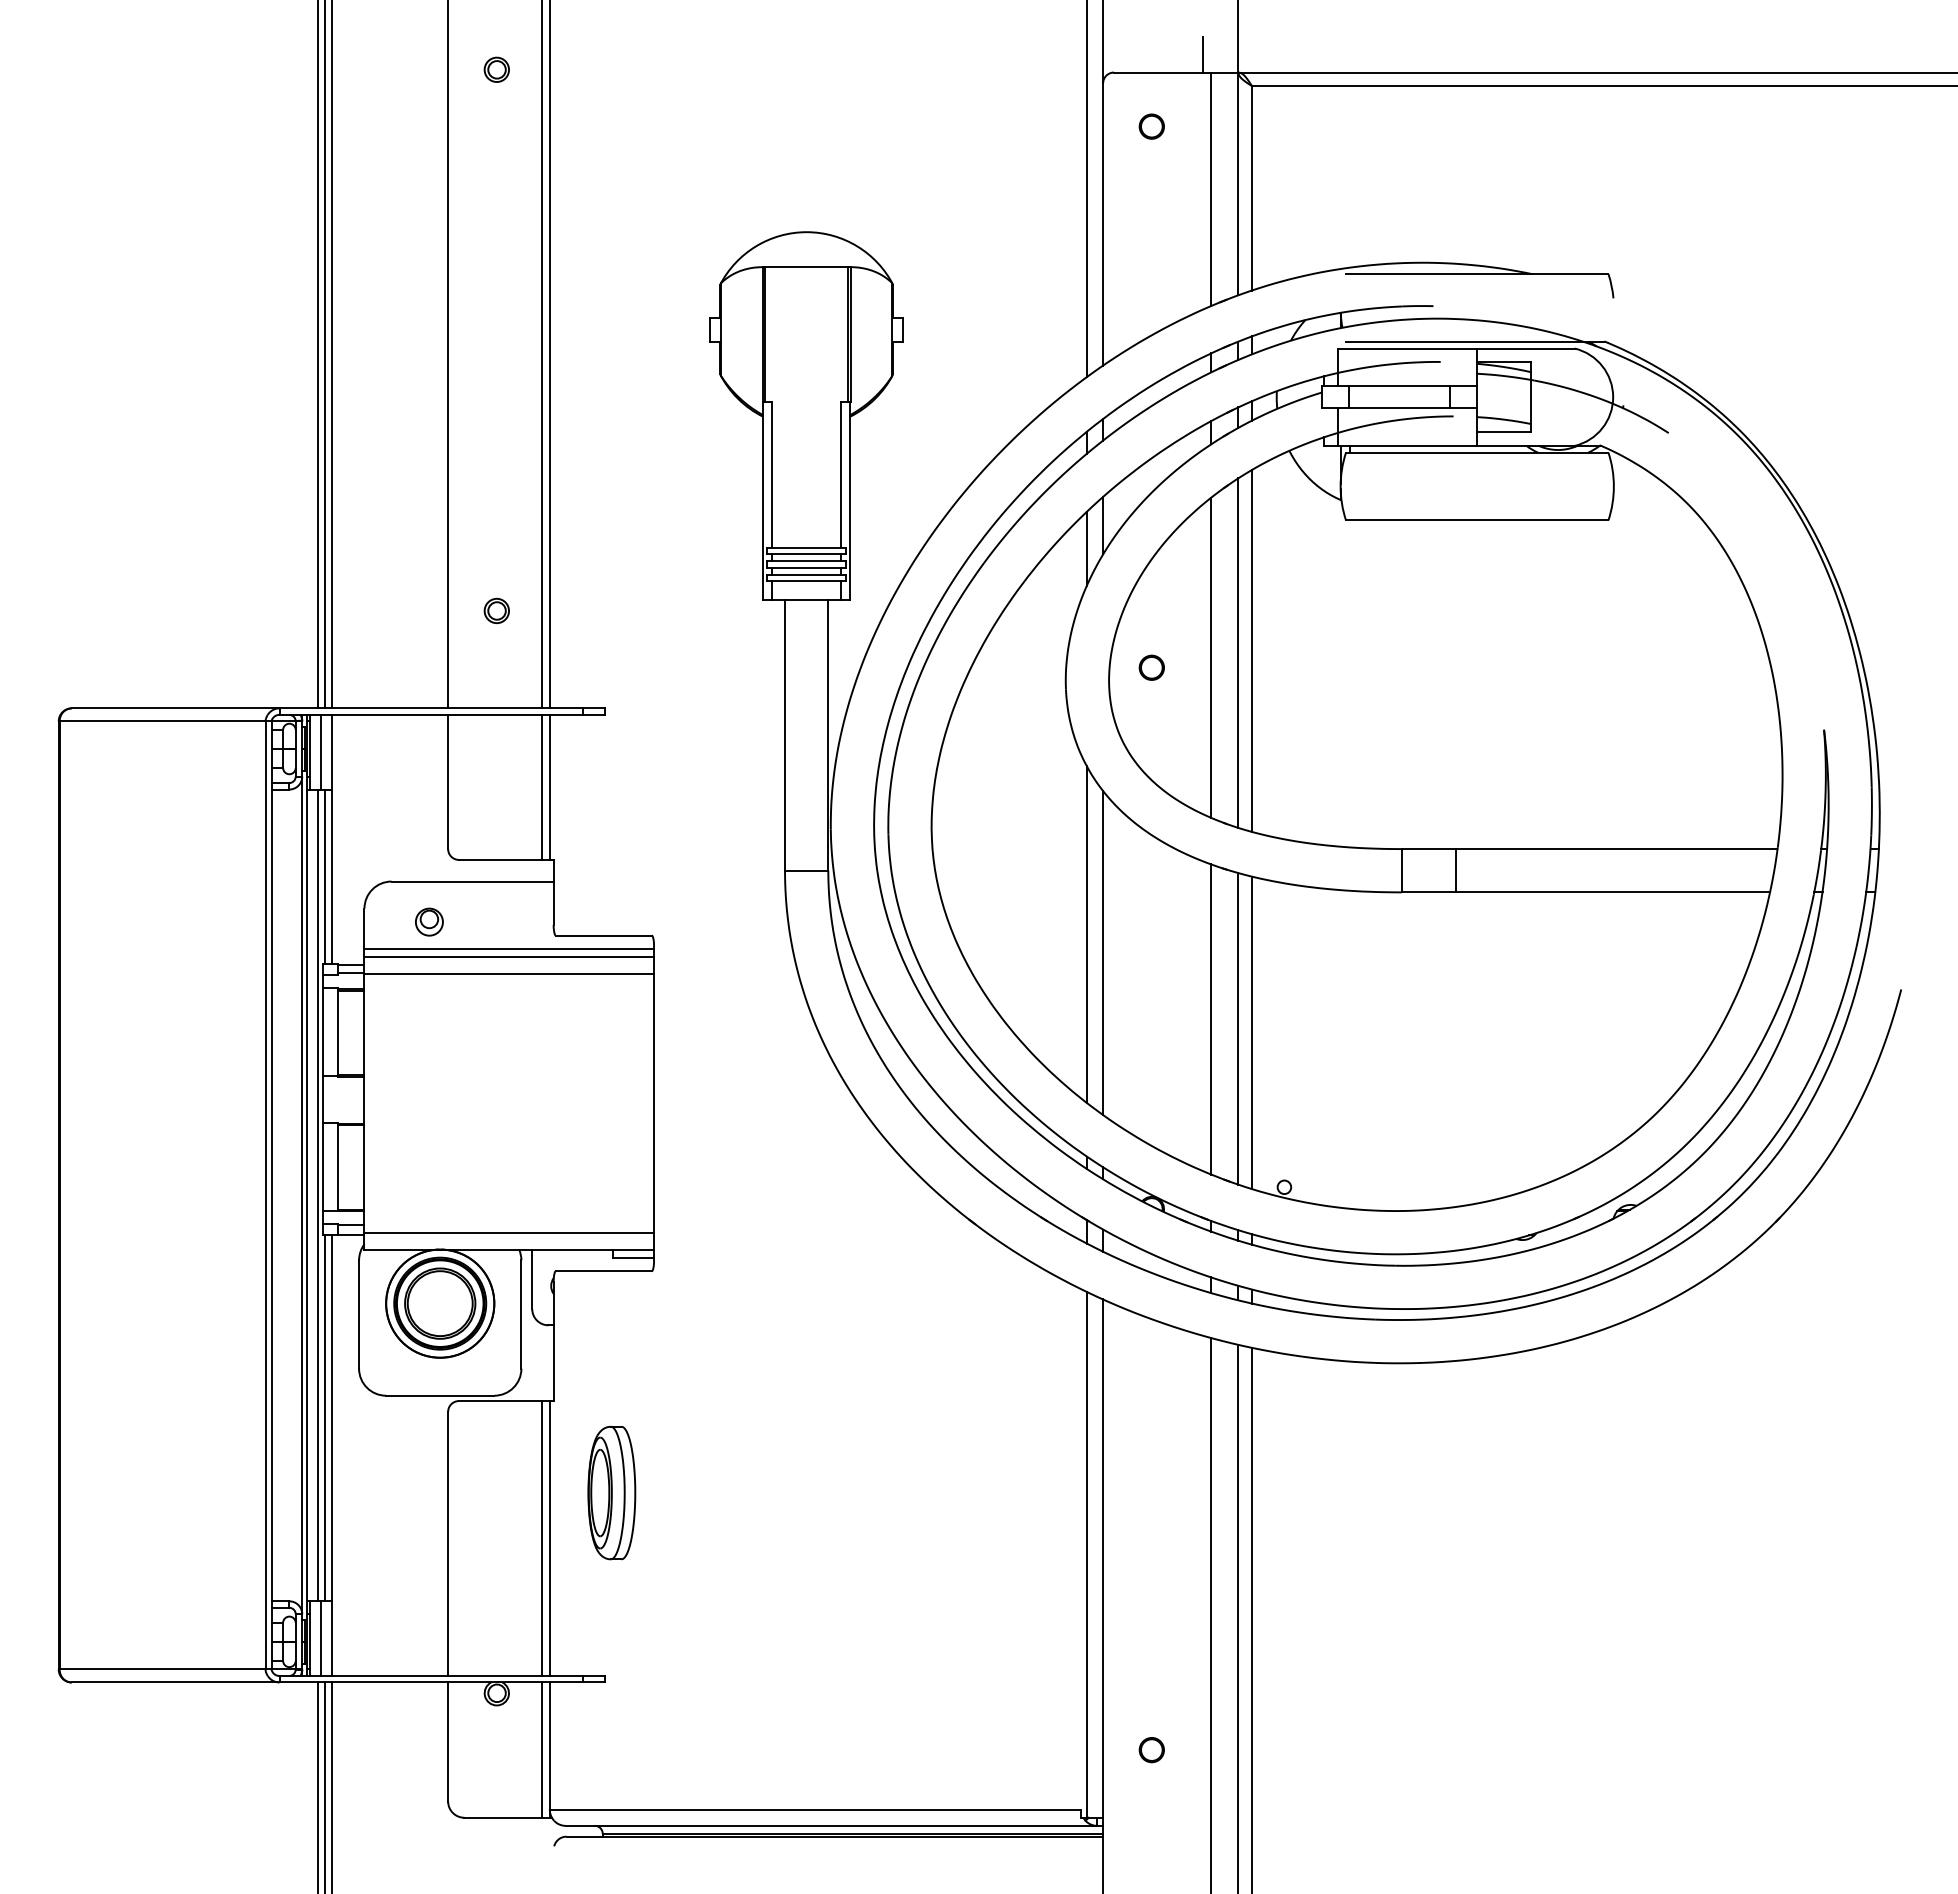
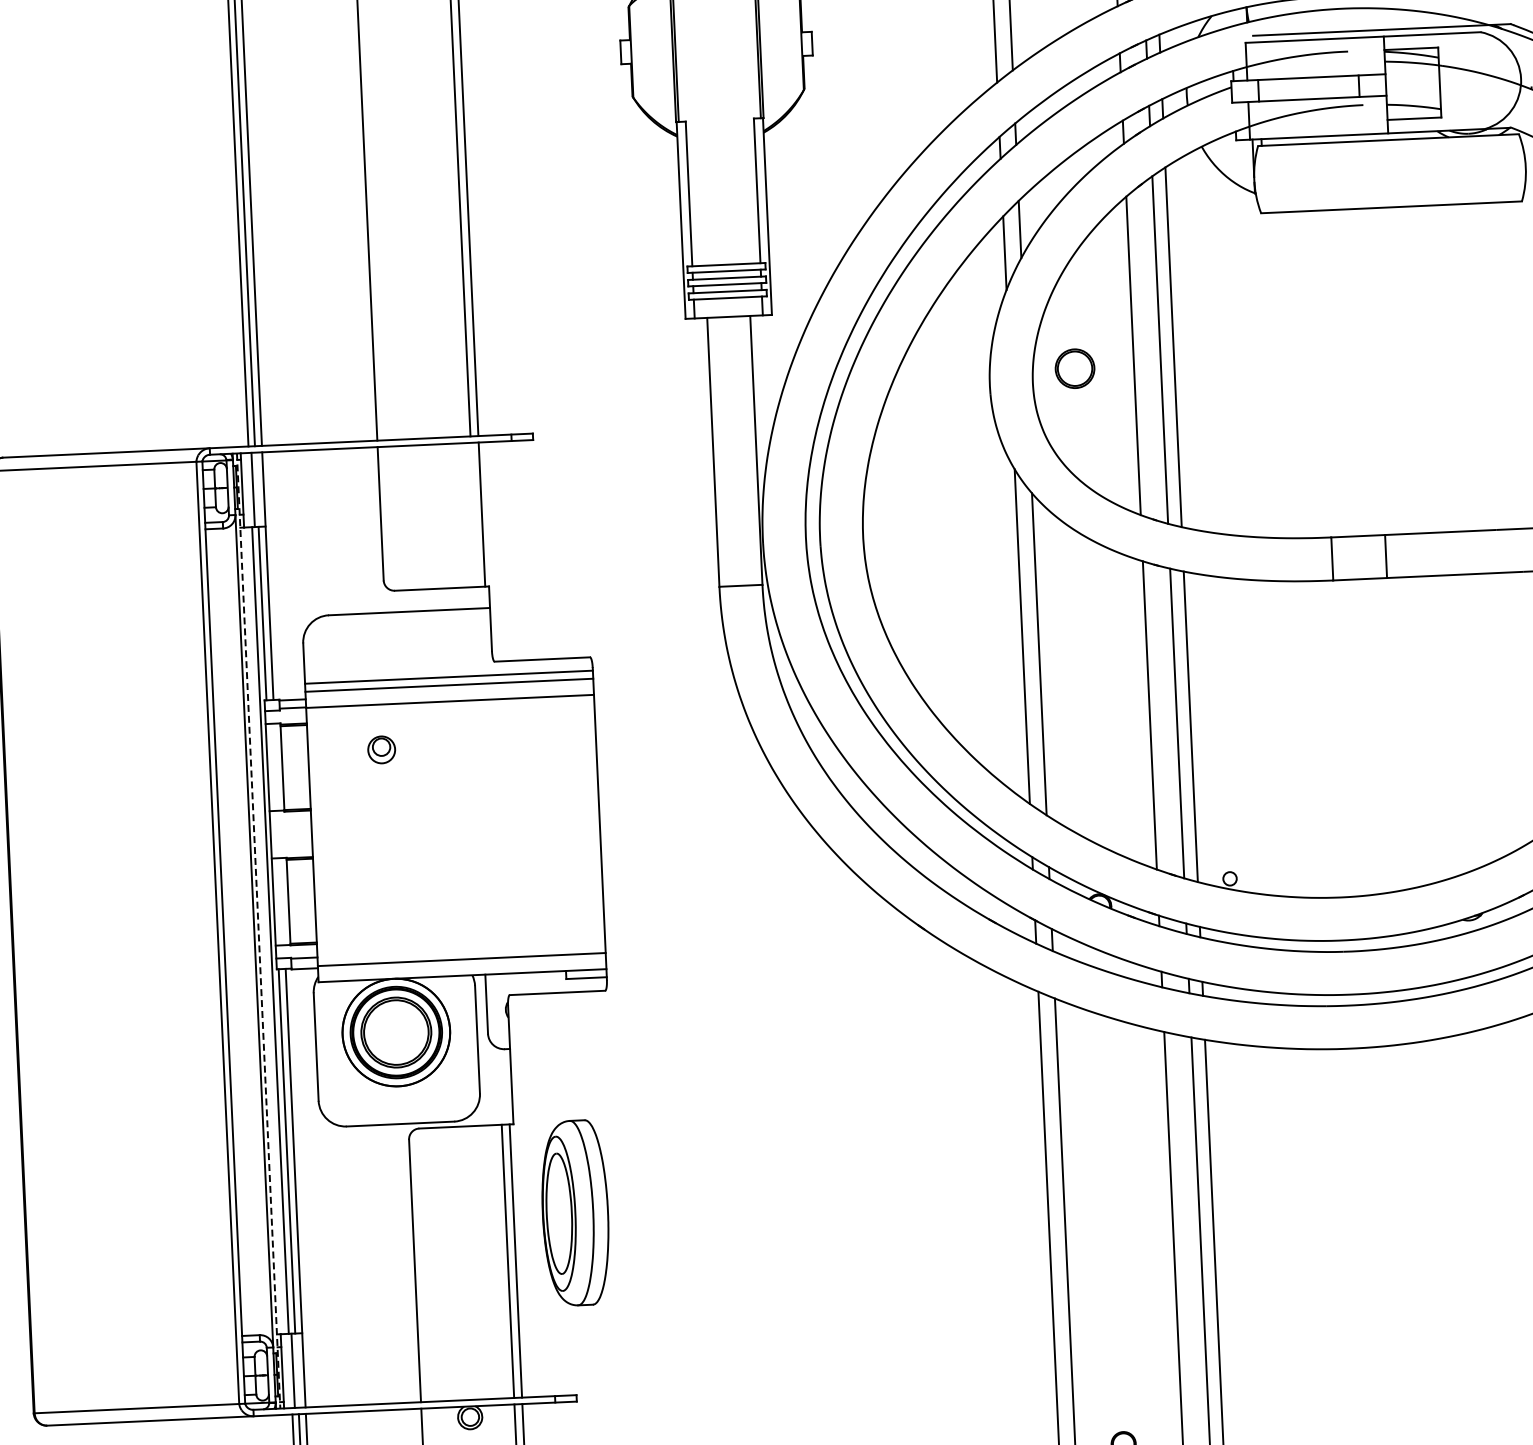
part: (496, 610) -> (420, 341), removed
part: (1151, 667) -> (1074, 368), size x1.6
line: (541, 786) -> (473, 514), removed
part: (429, 921) -> (381, 749), moved
line: (306, 1195) -> (258, 931), solid -> dashed
part: (611, 1492) -> (575, 1212), size x1.4

